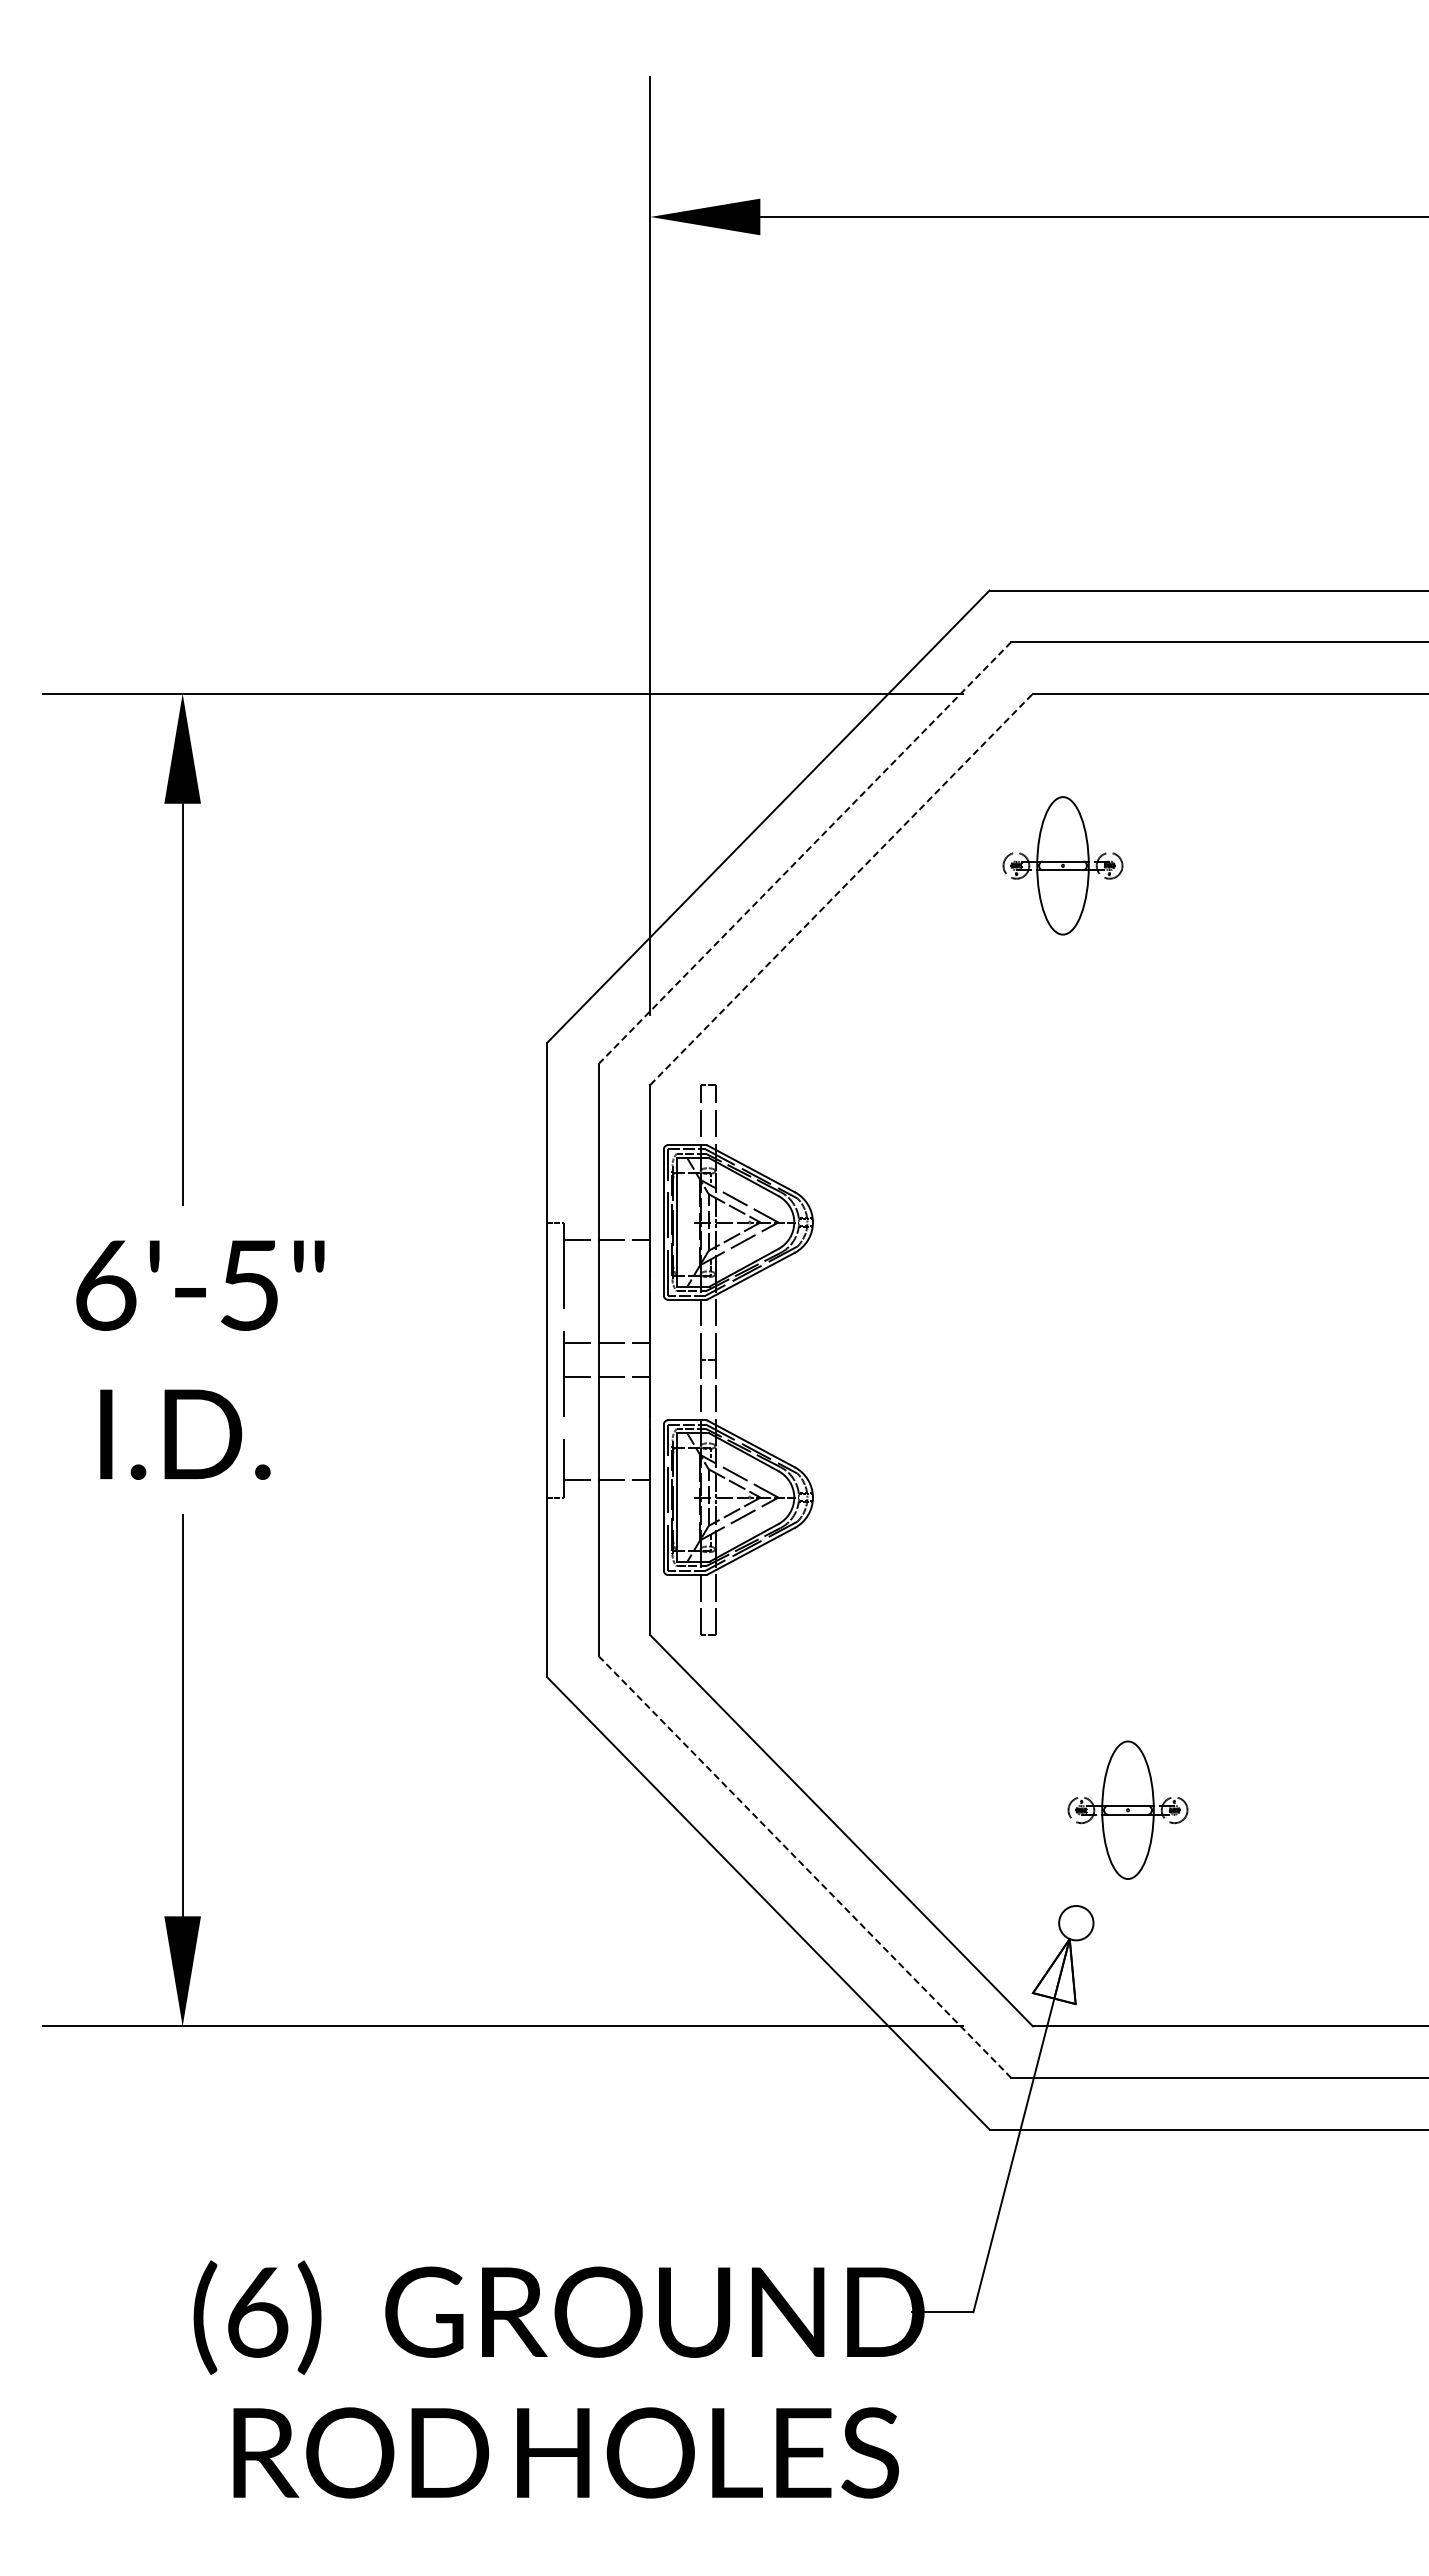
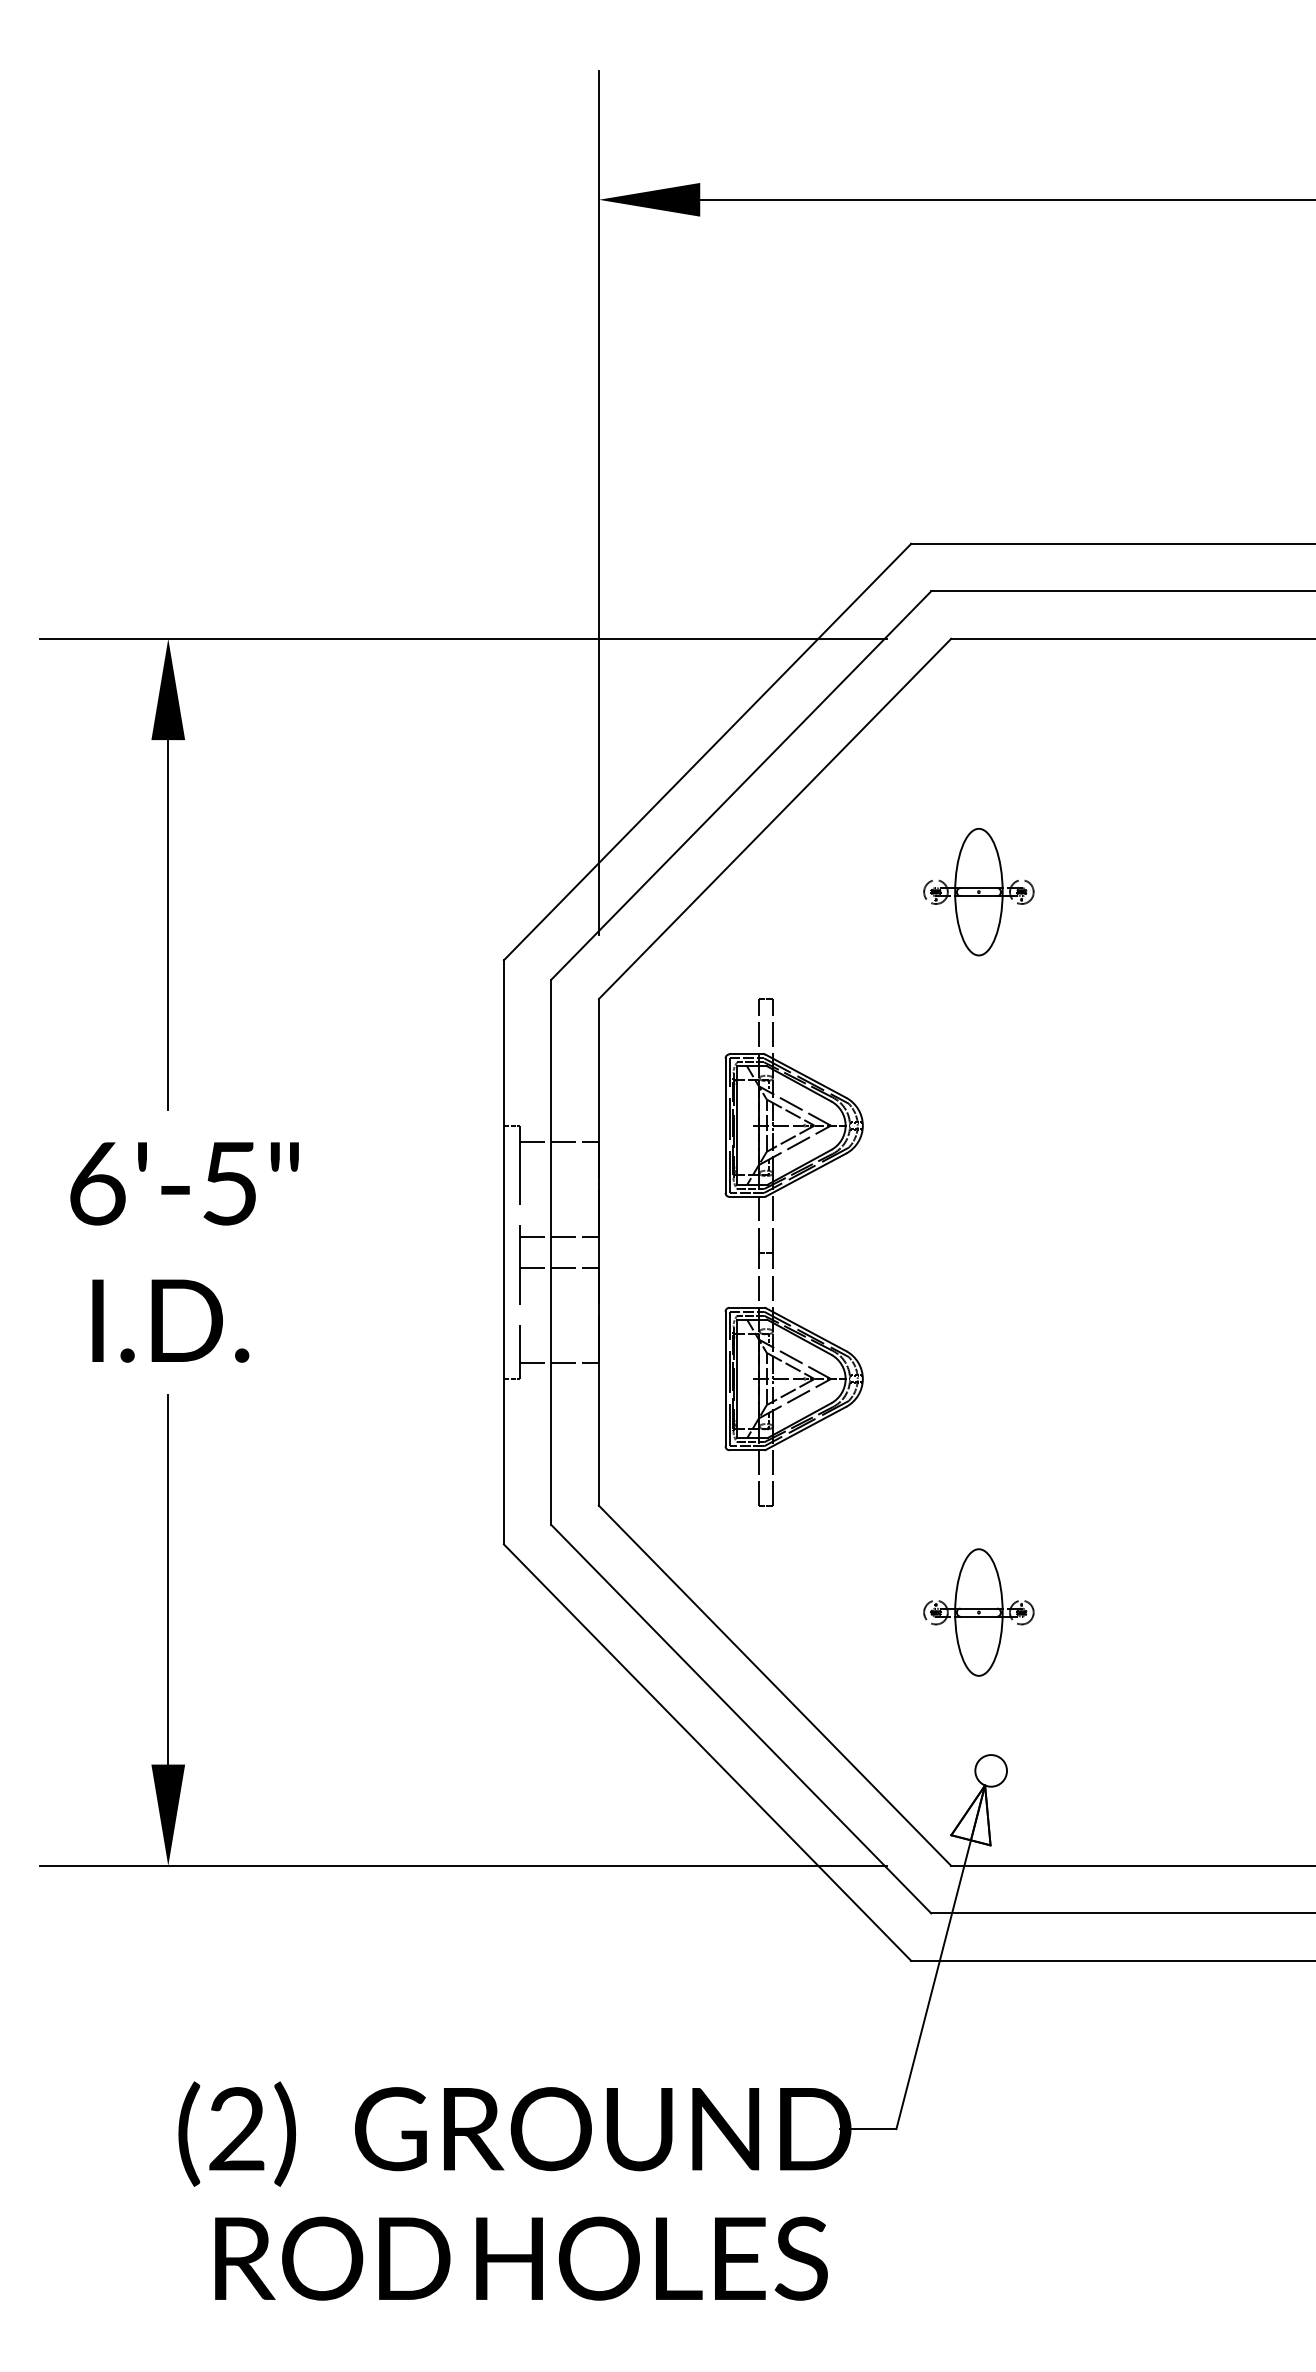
line: (804, 853) -> (740, 785), dashed -> solid
part: (1062, 865) -> (978, 891), moved
line: (841, 889) -> (774, 819), dashed -> solid
part: (716, 1359) -> (774, 1251), moved
part: (1127, 1809) -> (978, 1611), moved
line: (804, 1867) -> (740, 1719), dashed -> solid
text: (257, 2311) -> (237, 2128), (6) -> (2)

